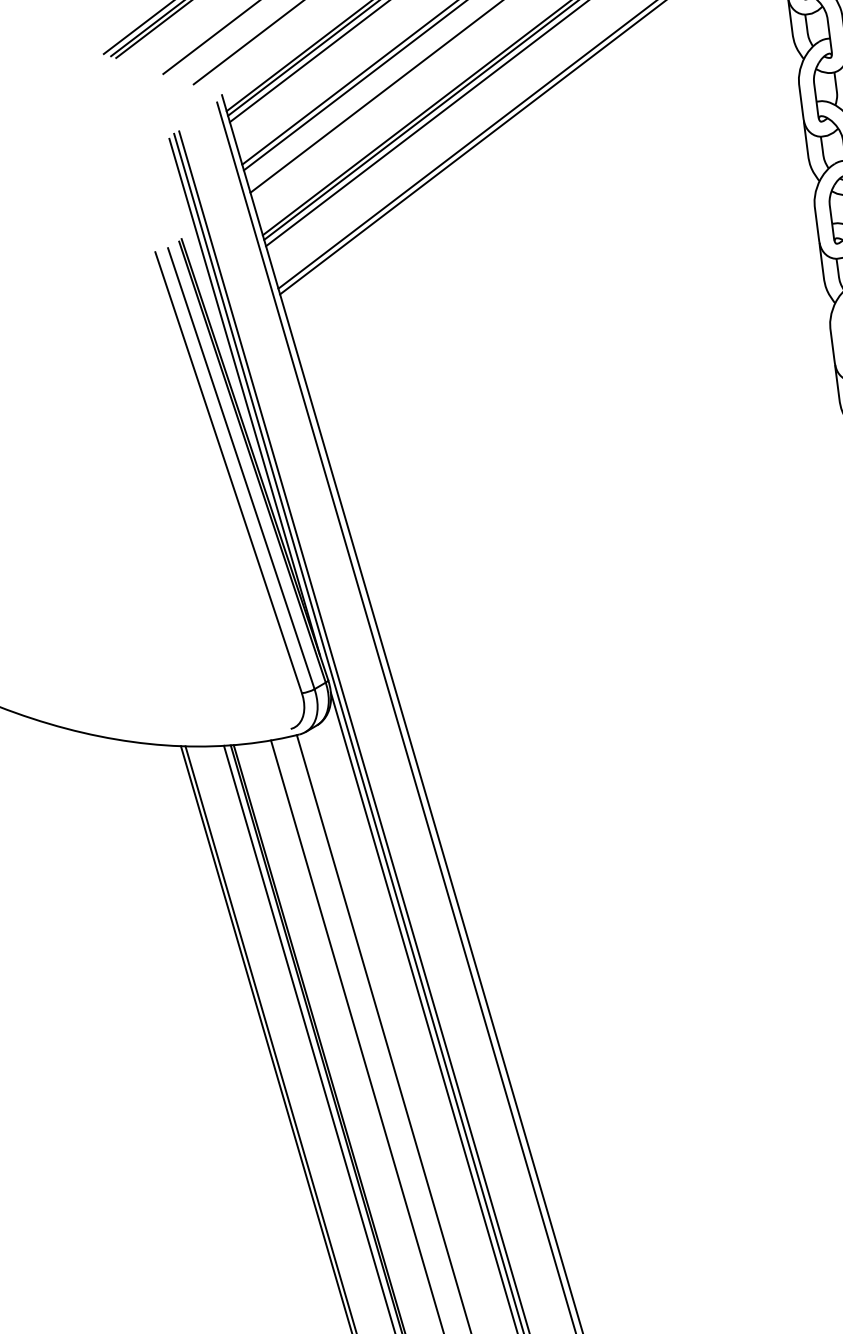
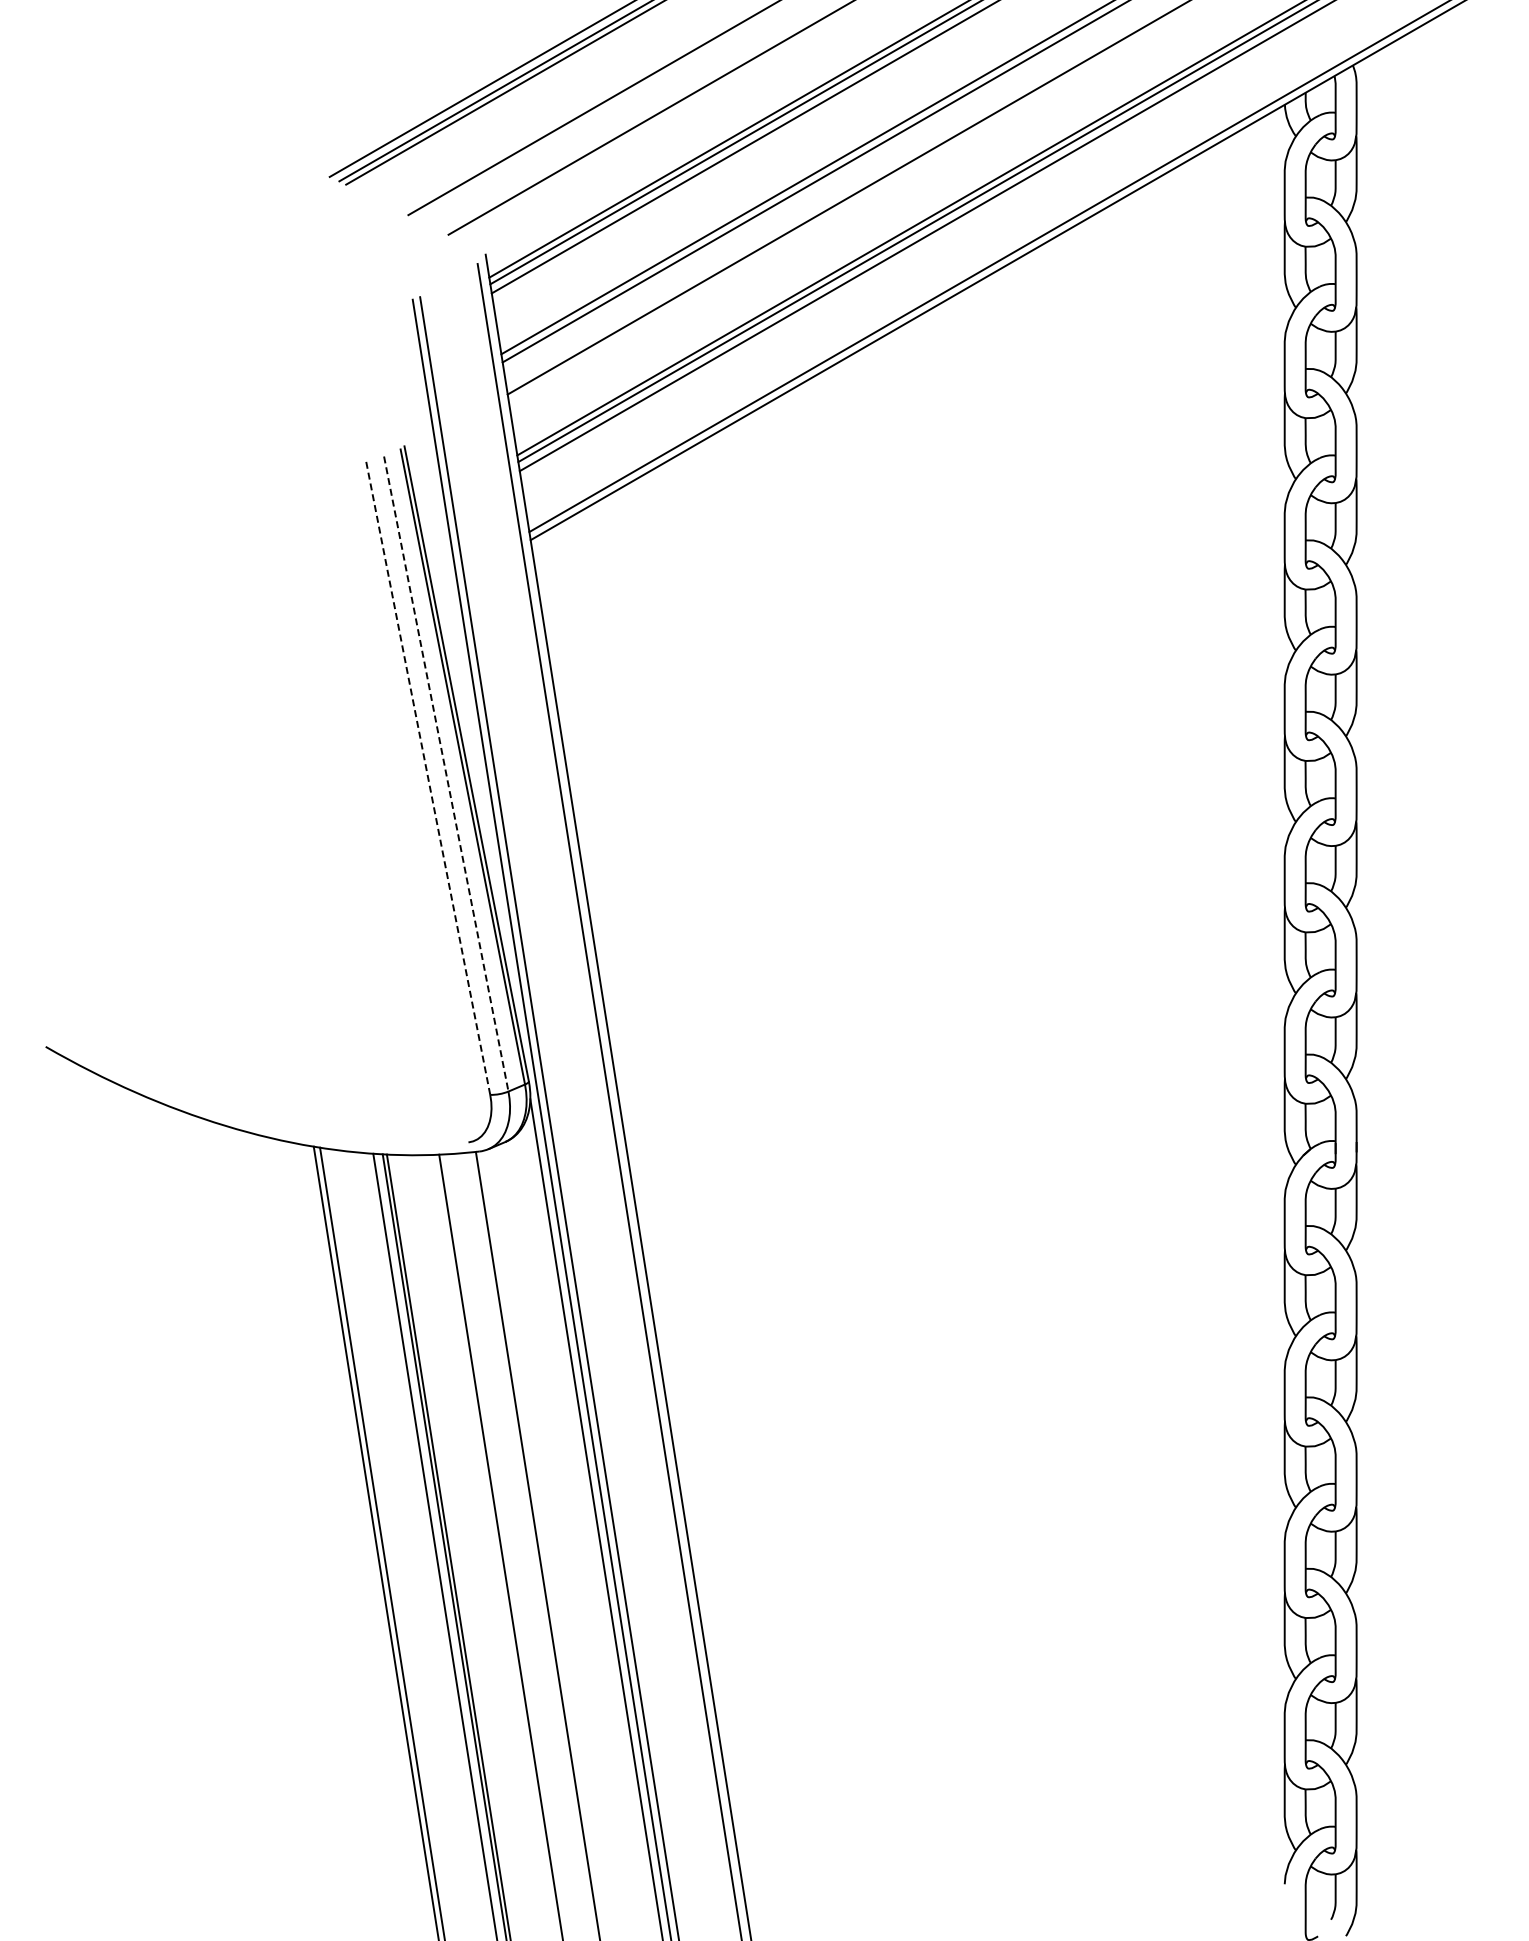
line: (244, 396) -> (463, 675), removed
line: (241, 468) -> (446, 774), solid -> dashed
line: (228, 472) -> (428, 777), solid -> dashed

